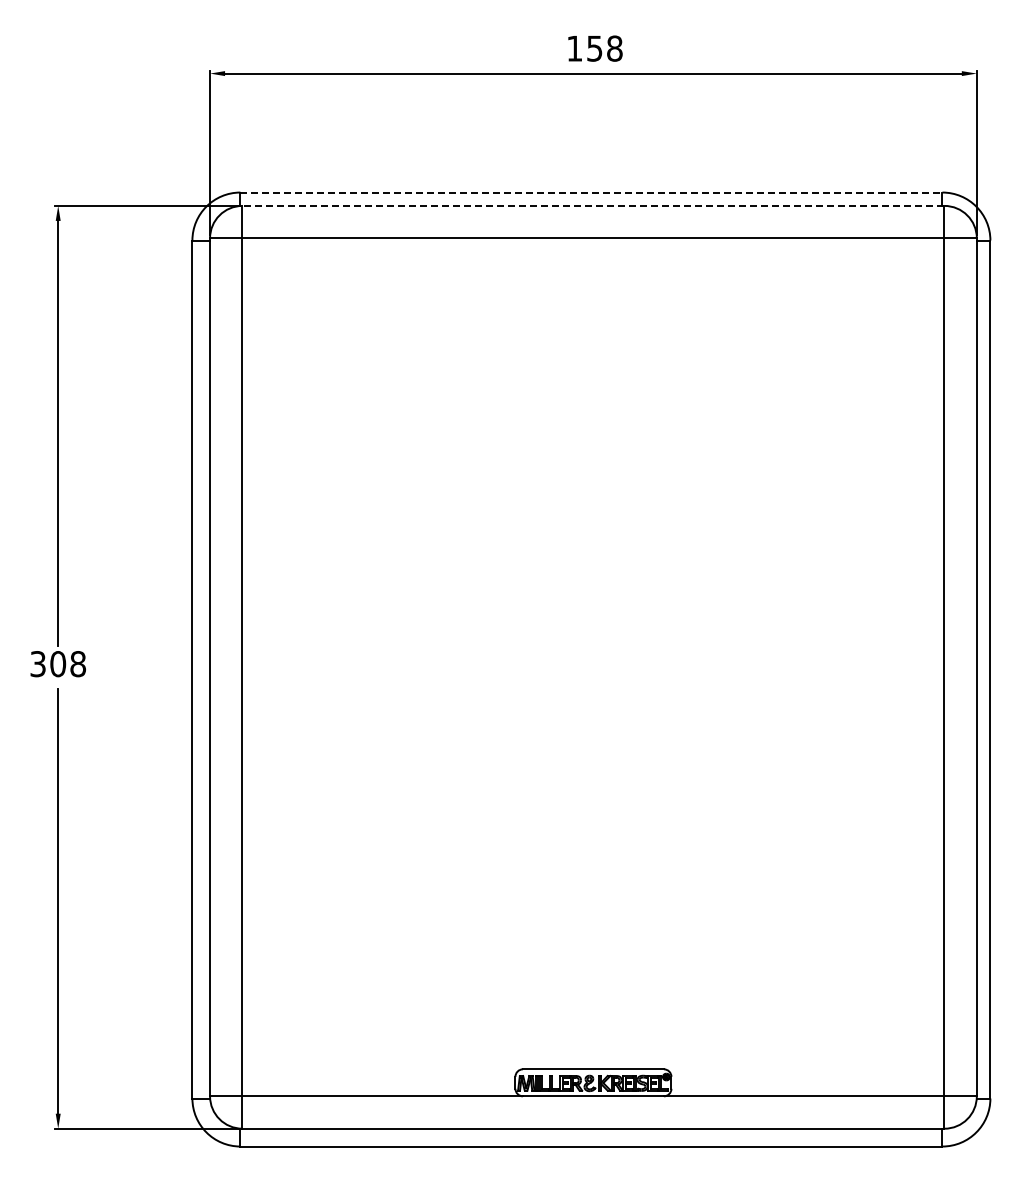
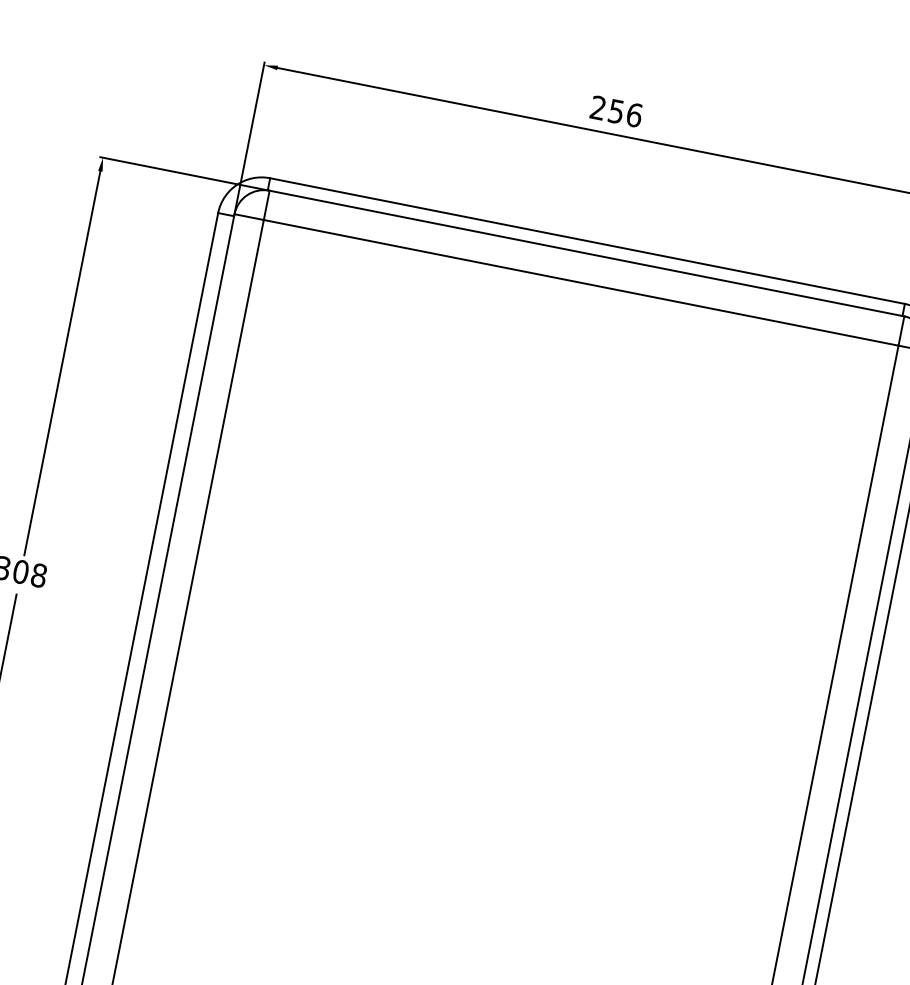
text: (594, 48) -> (616, 111), 158 -> 256
line: (591, 192) -> (587, 241), dashed -> solid
line: (593, 205) -> (587, 253), dashed -> solid

